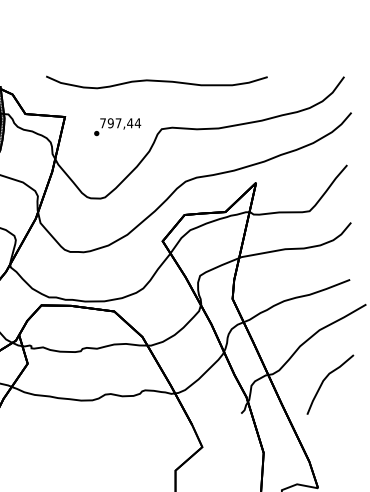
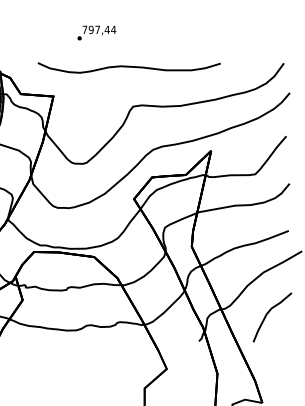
text: (117, 127) -> (96, 33), moved

